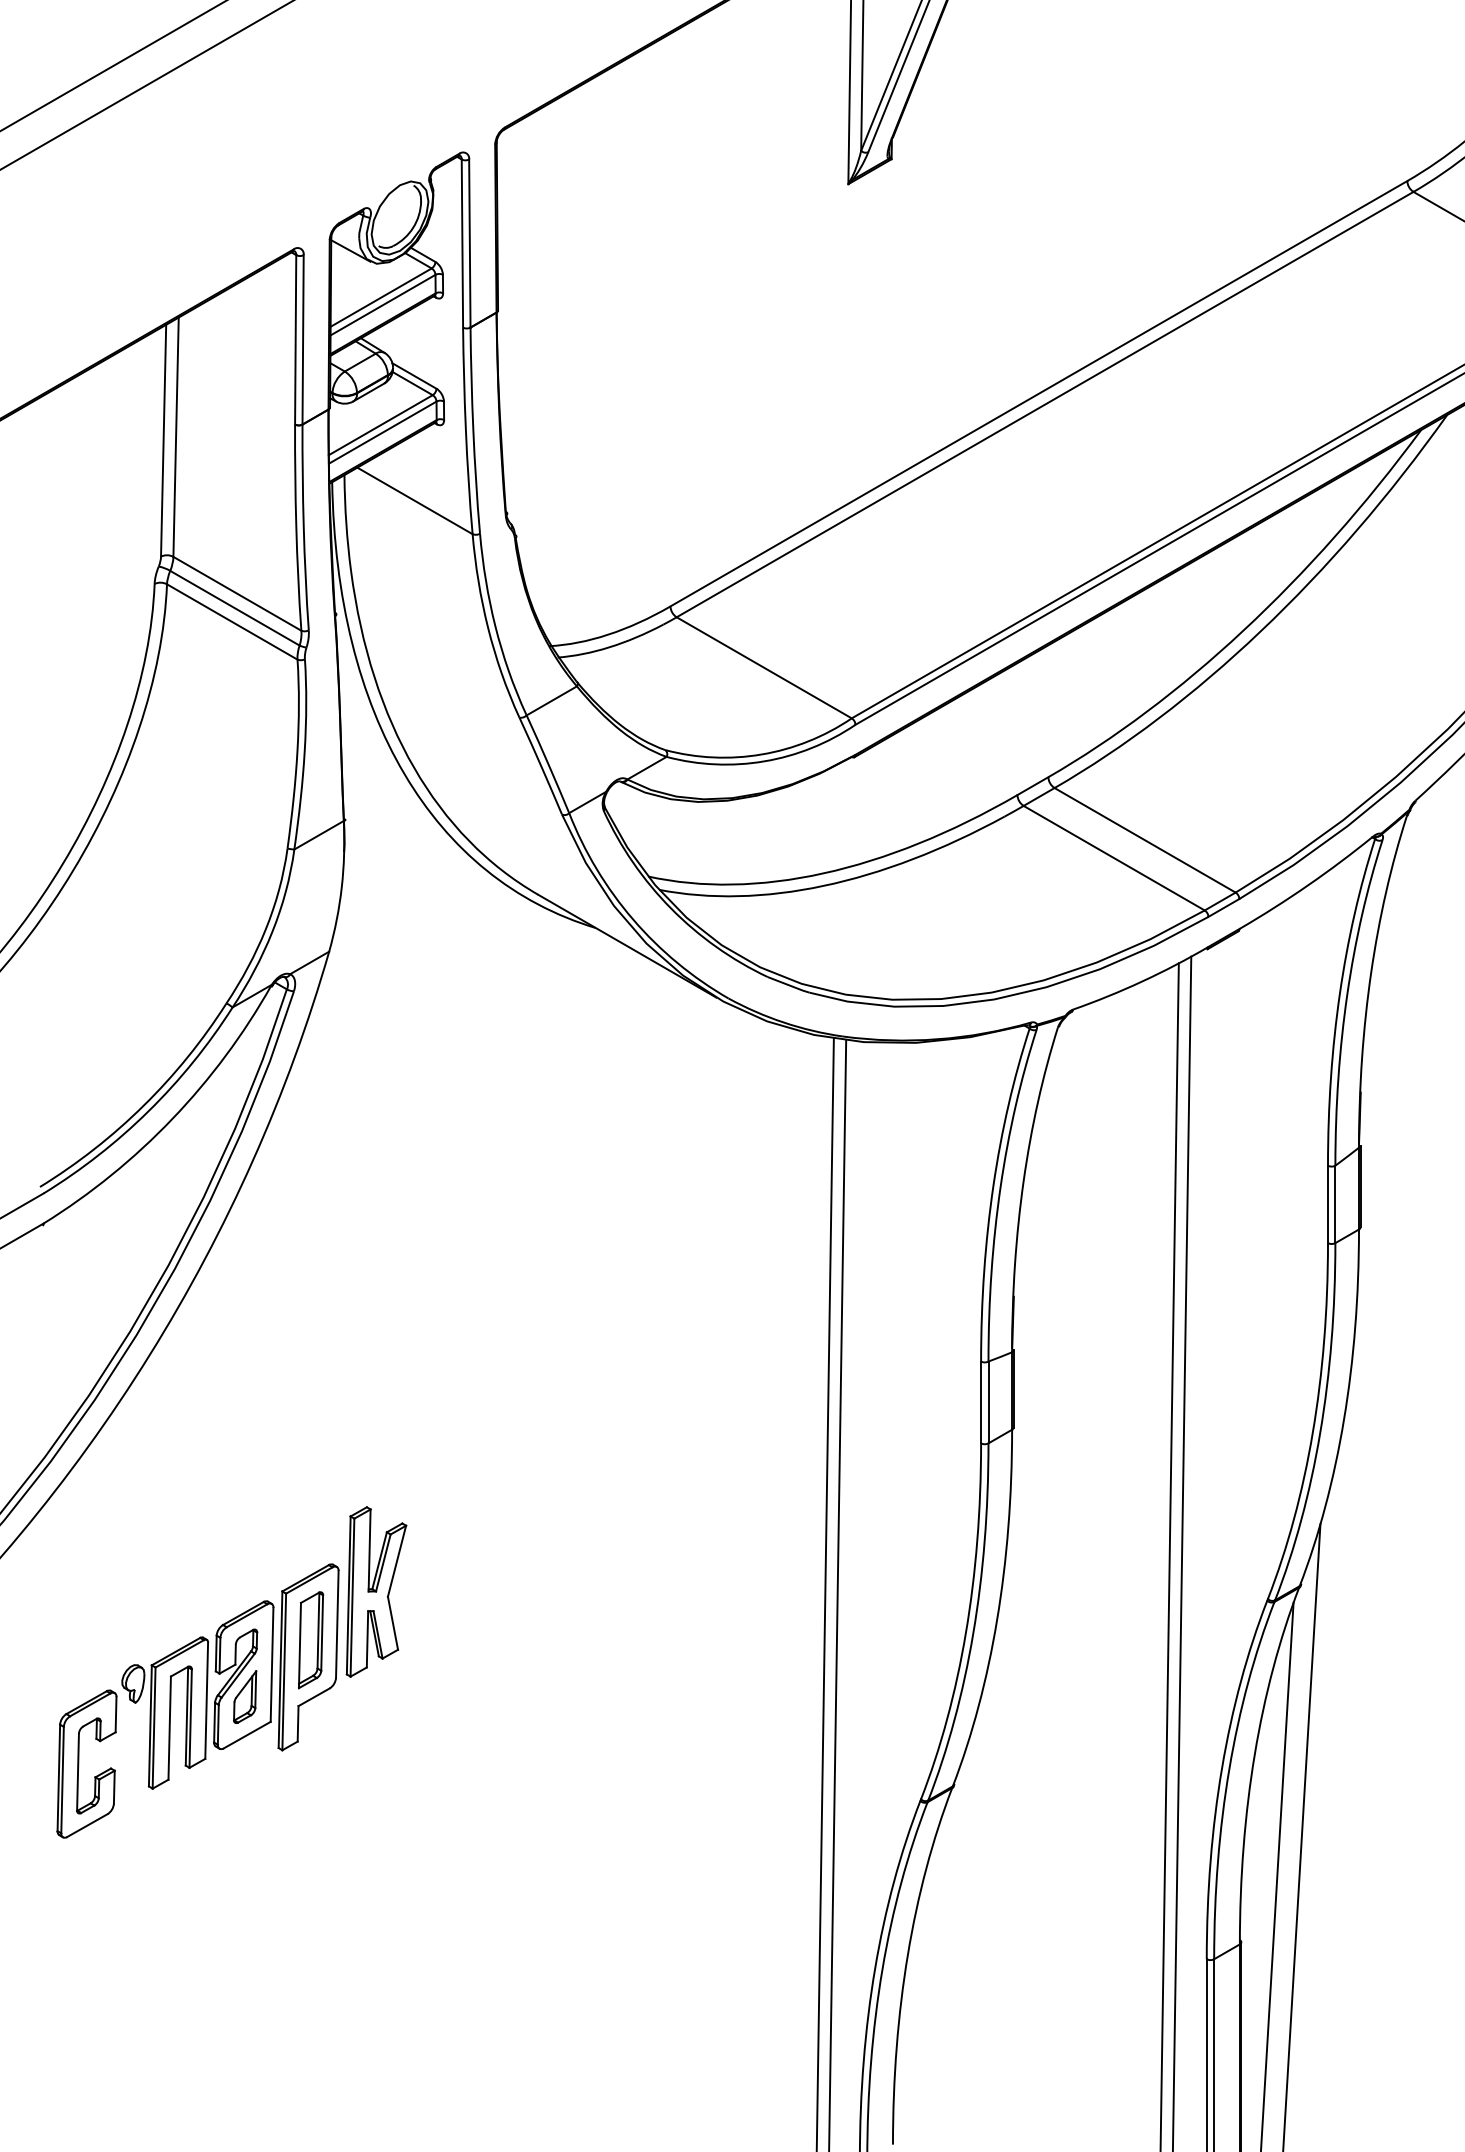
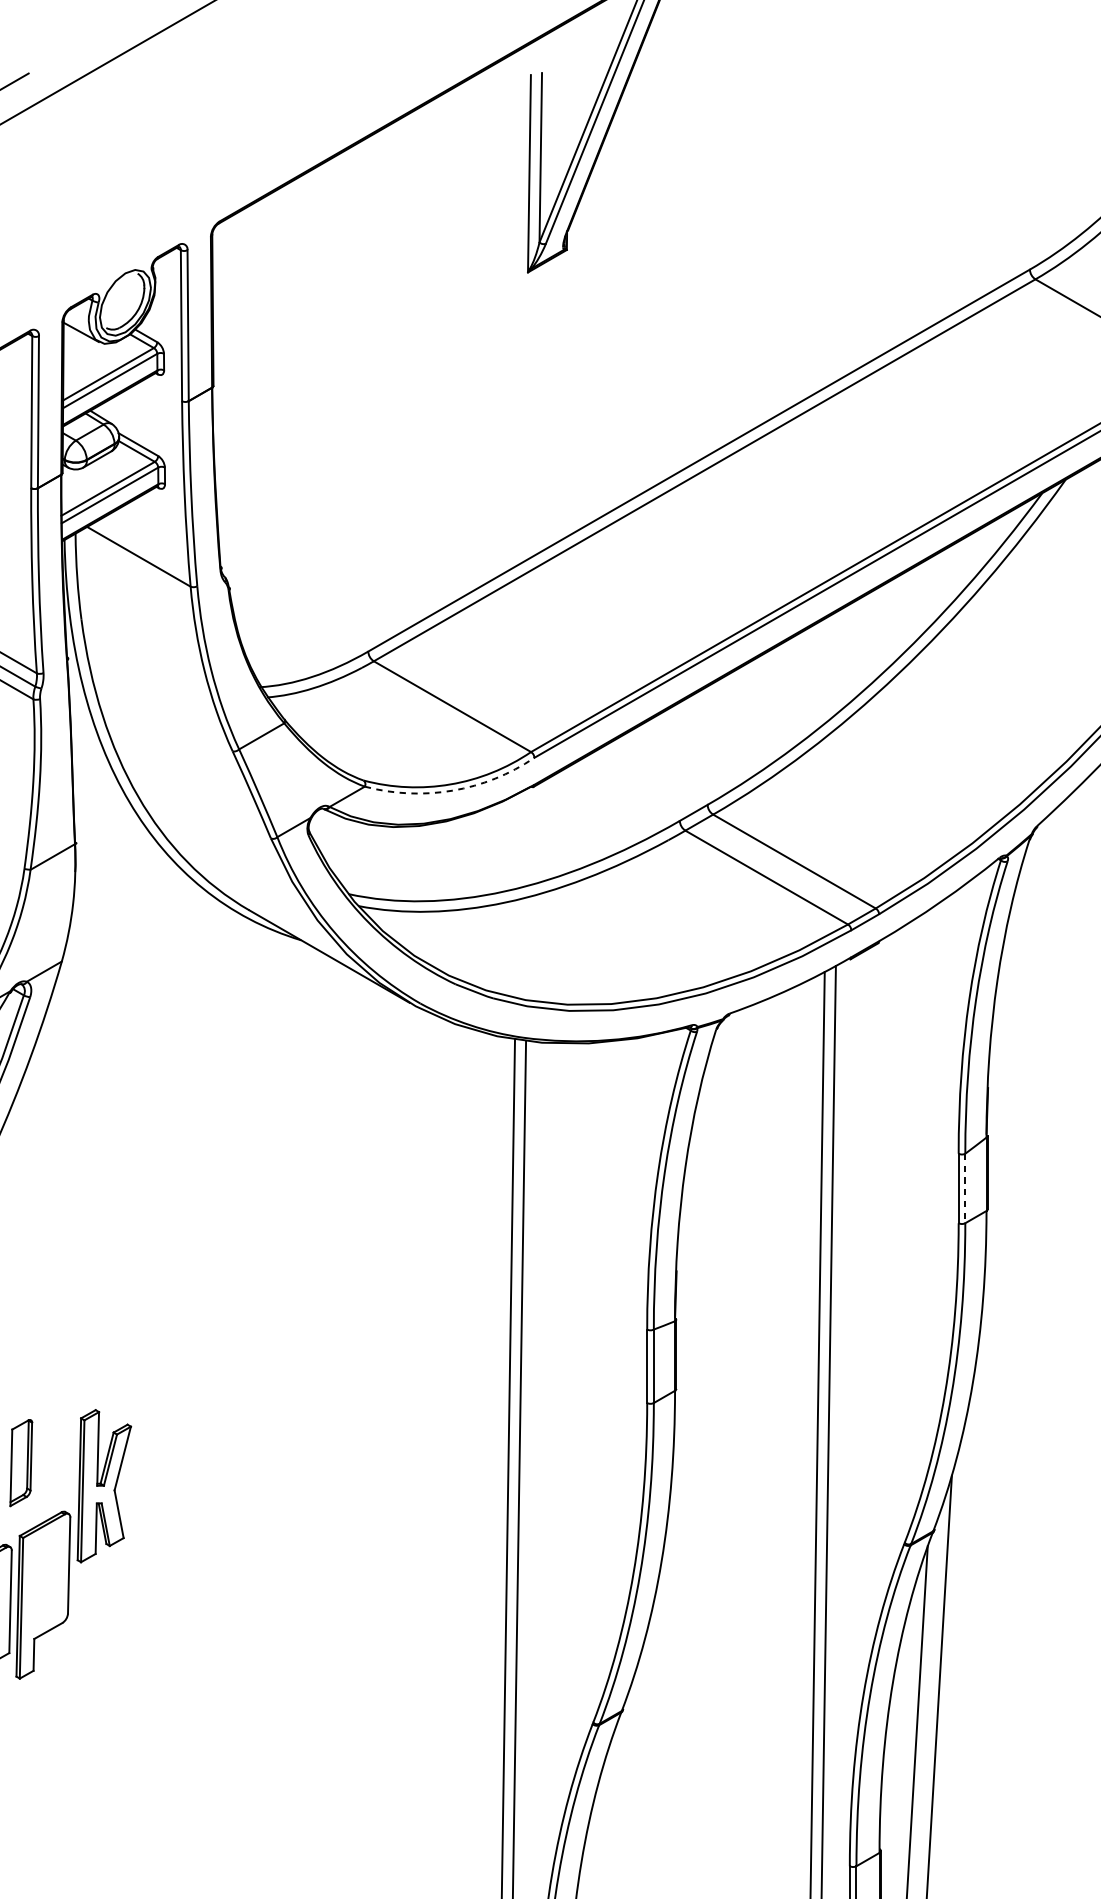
arc: (764, 761) -> (452, 790), solid -> dashed
line: (1335, 1204) -> (965, 1188), solid -> dashed
part: (376, 1591) -> (104, 1485), moved
part: (311, 1640) -> (21, 1463), moved

